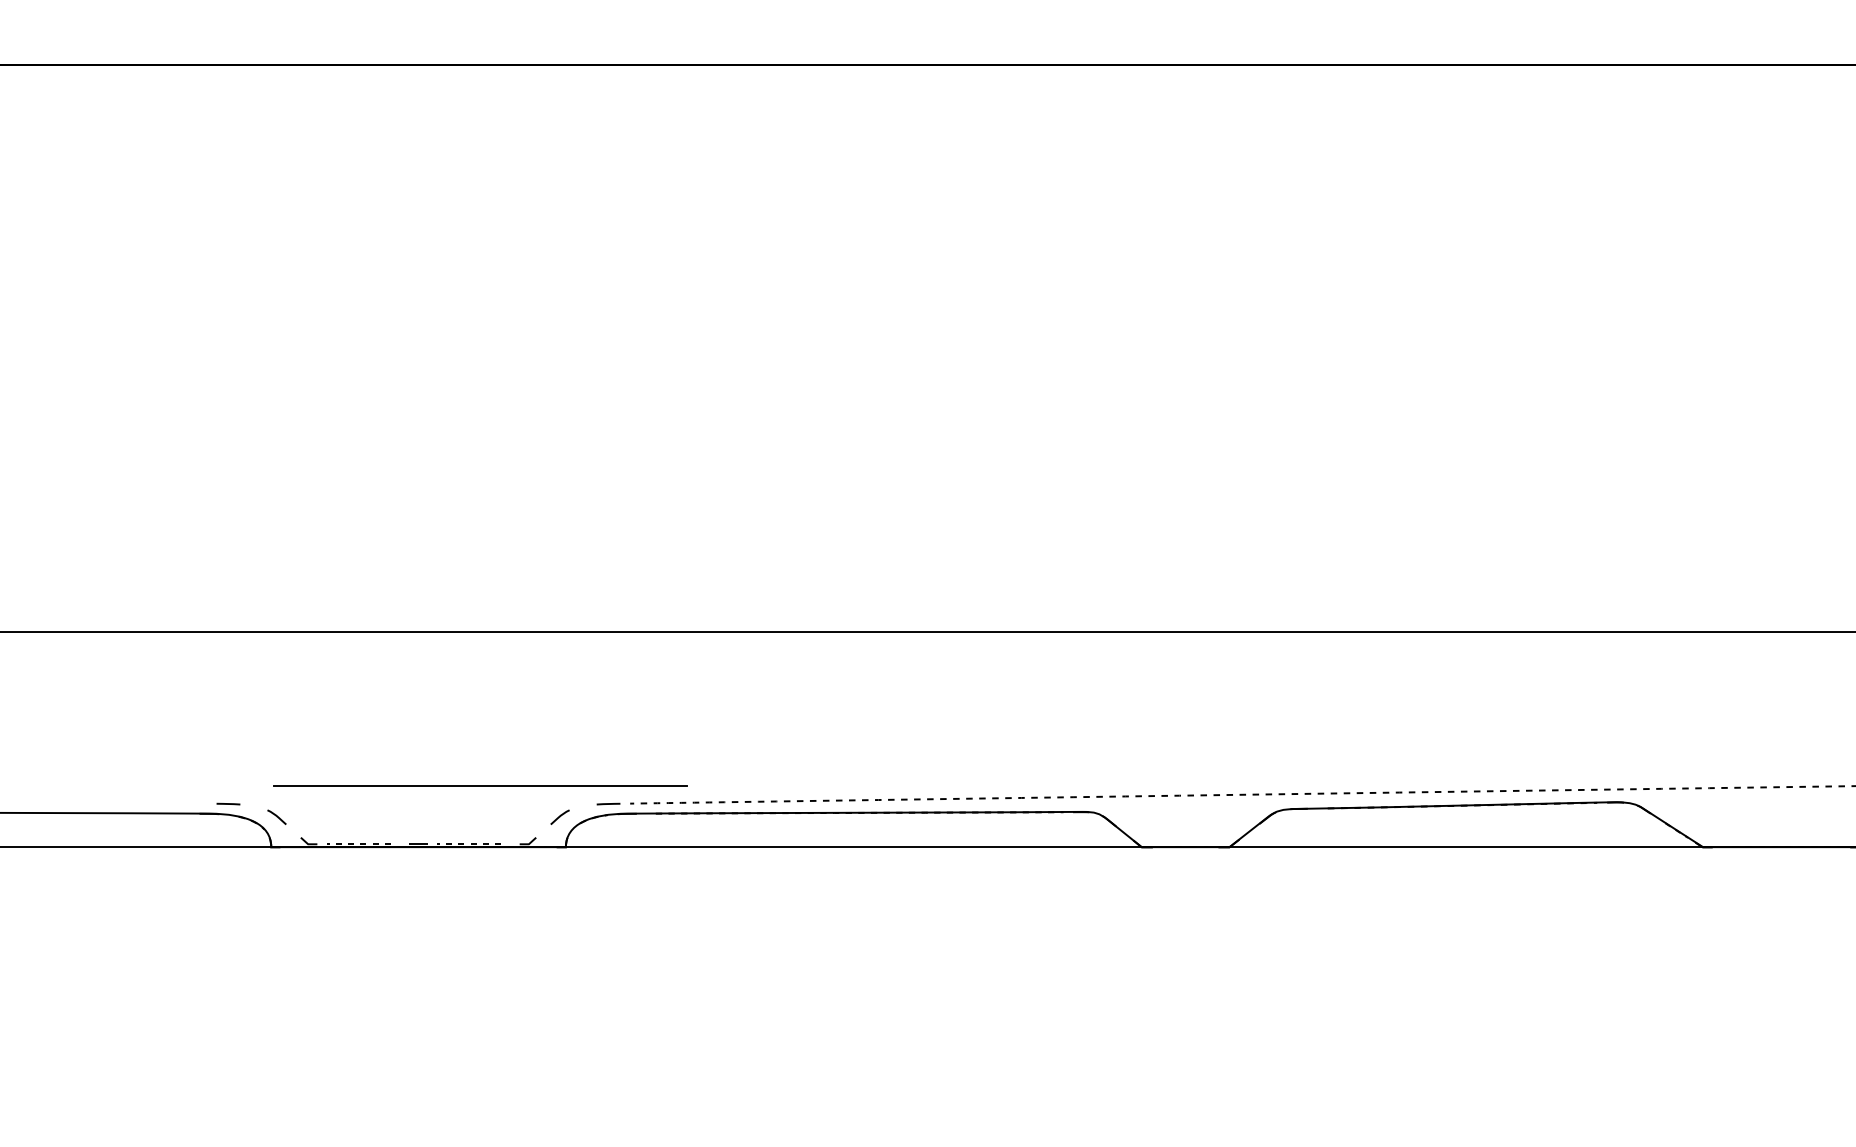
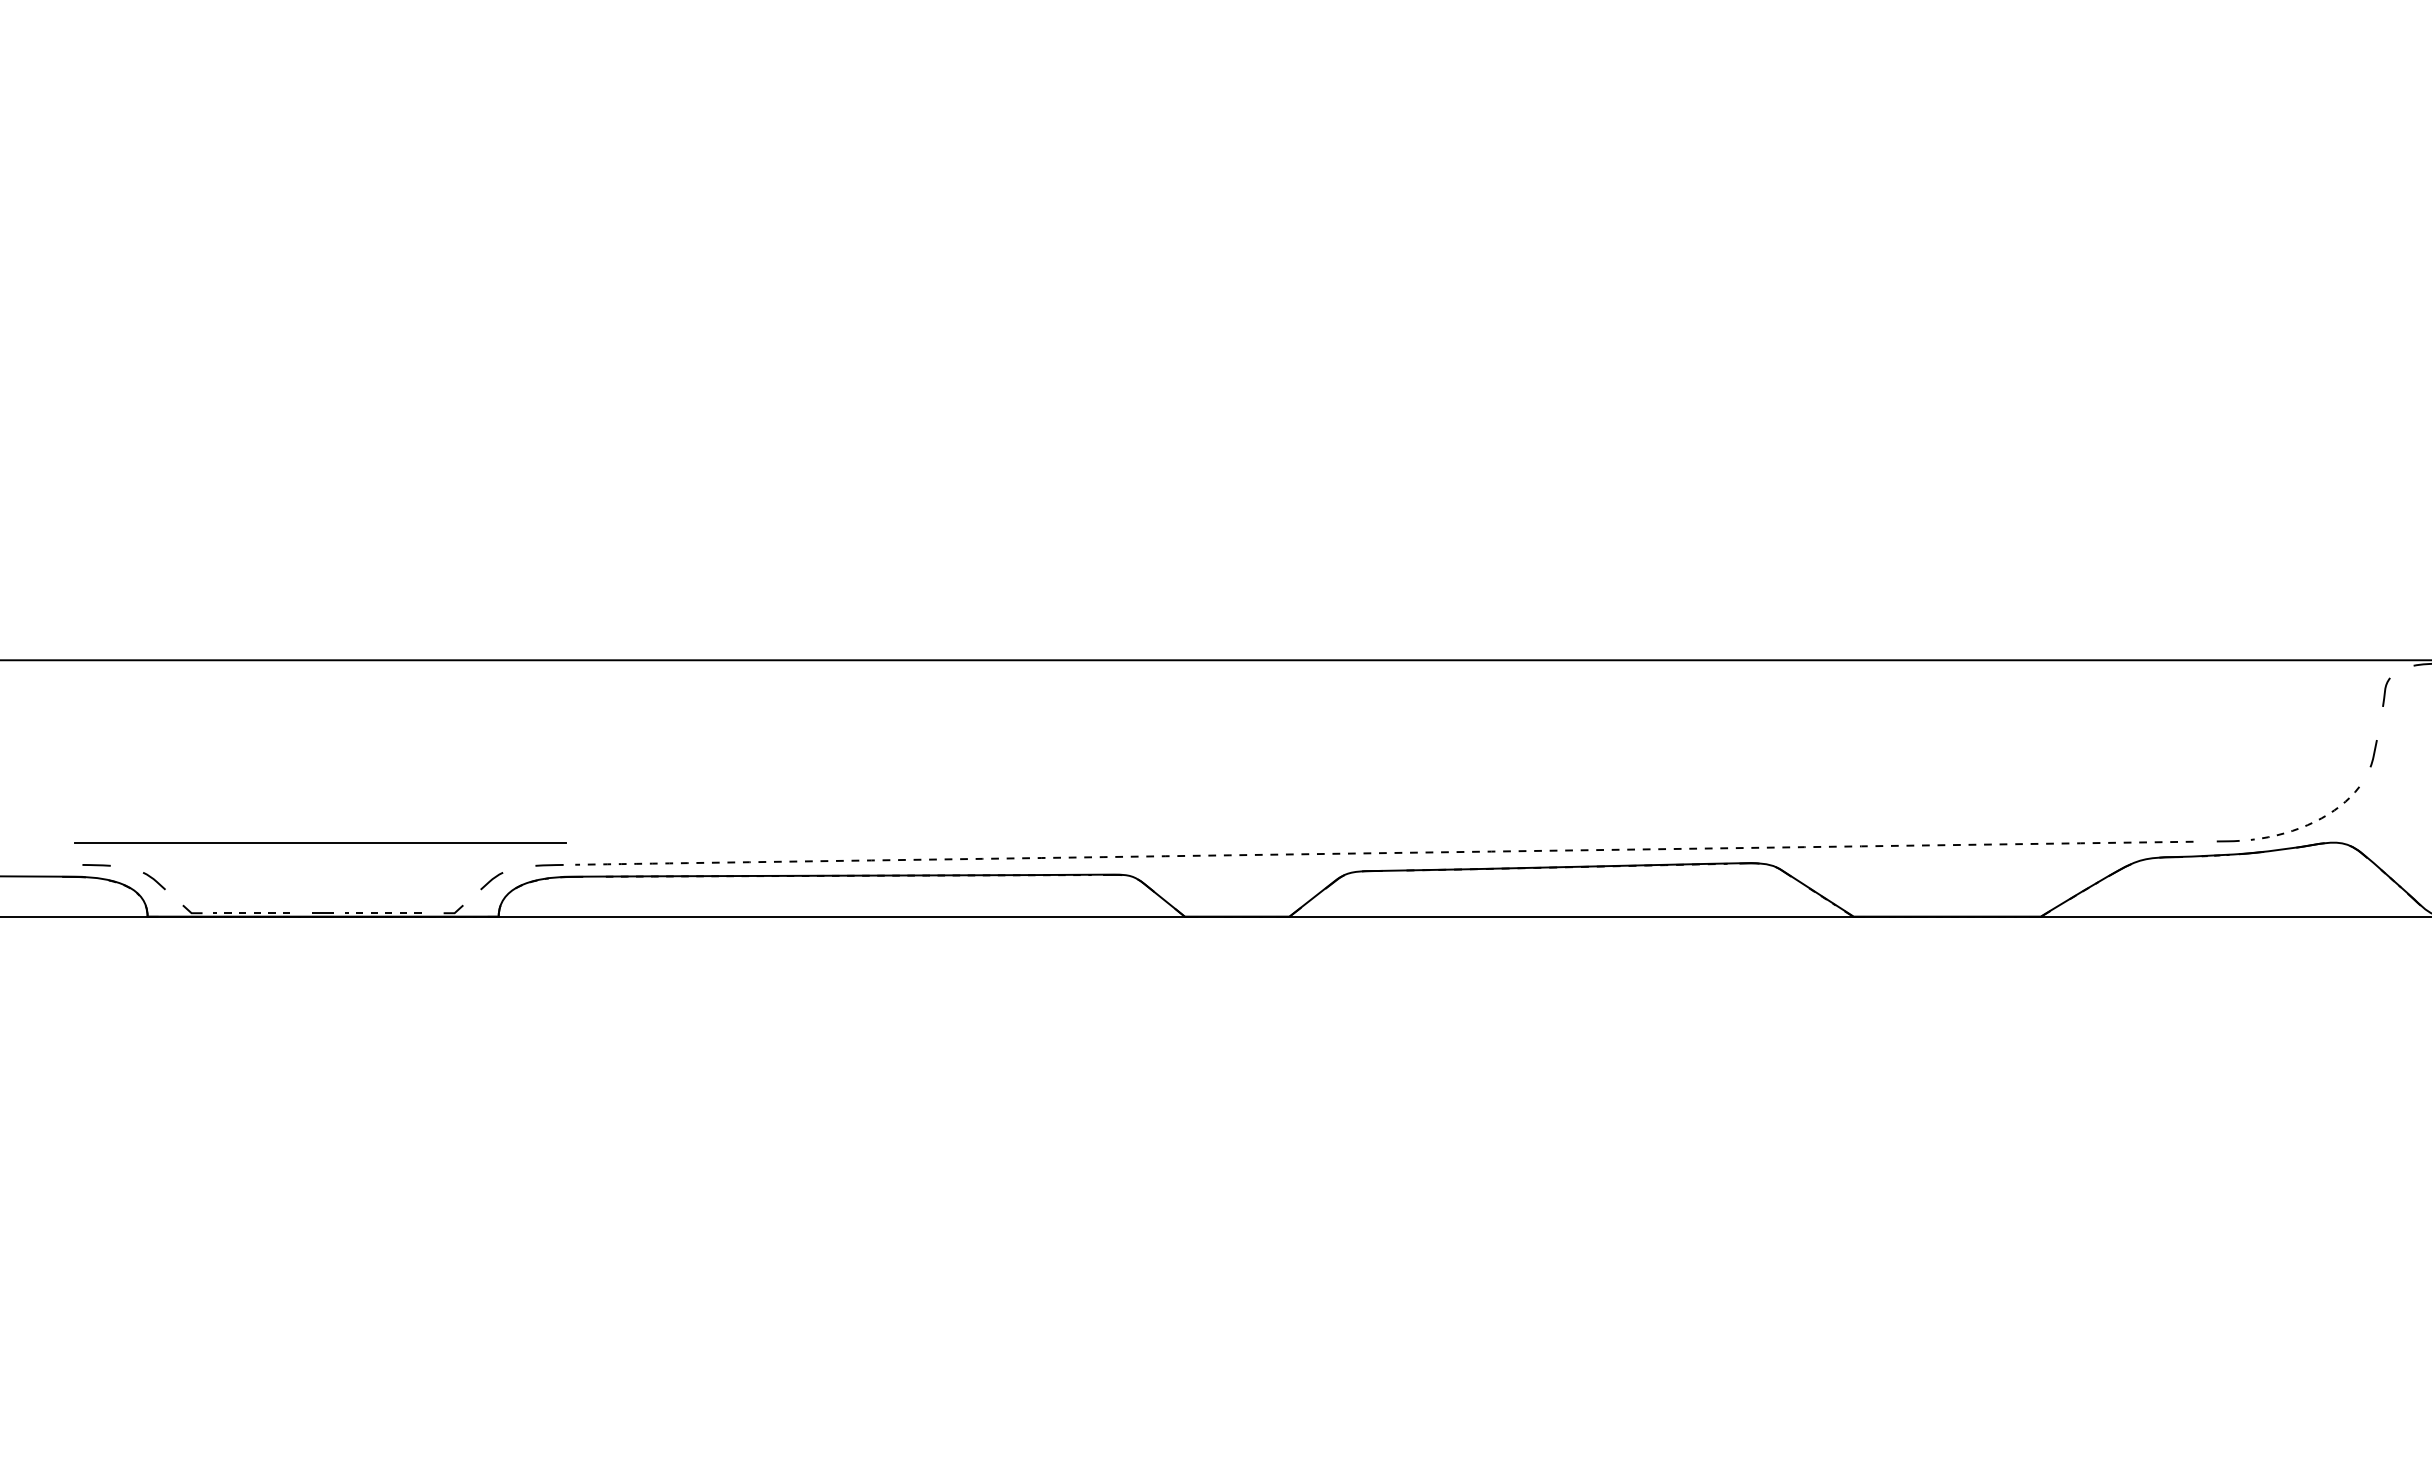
line: (480, 784) -> (320, 842), moved

